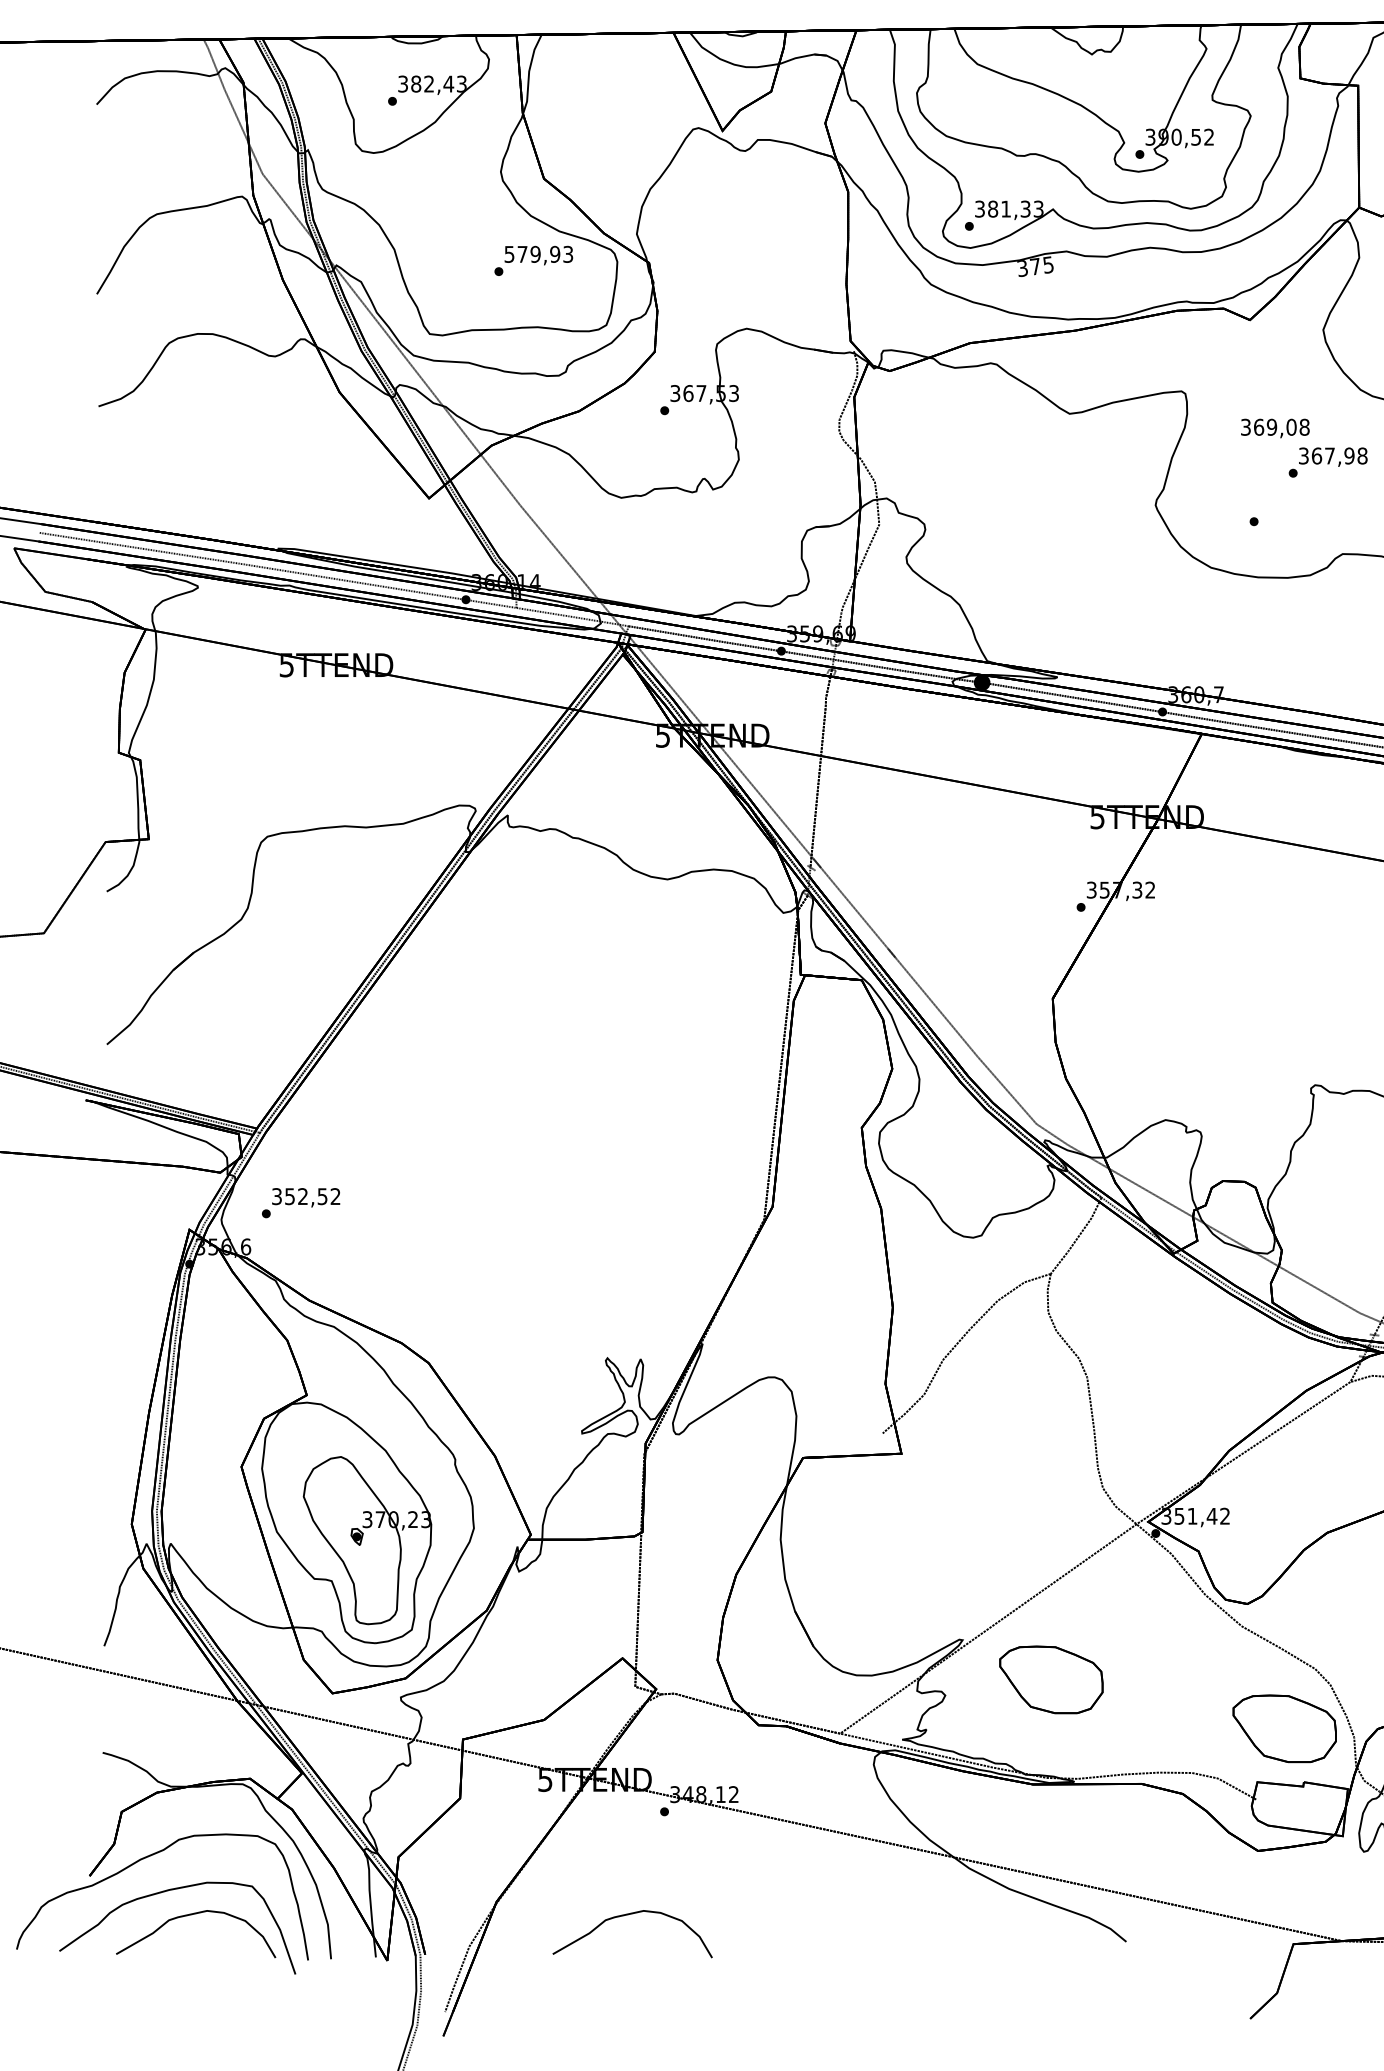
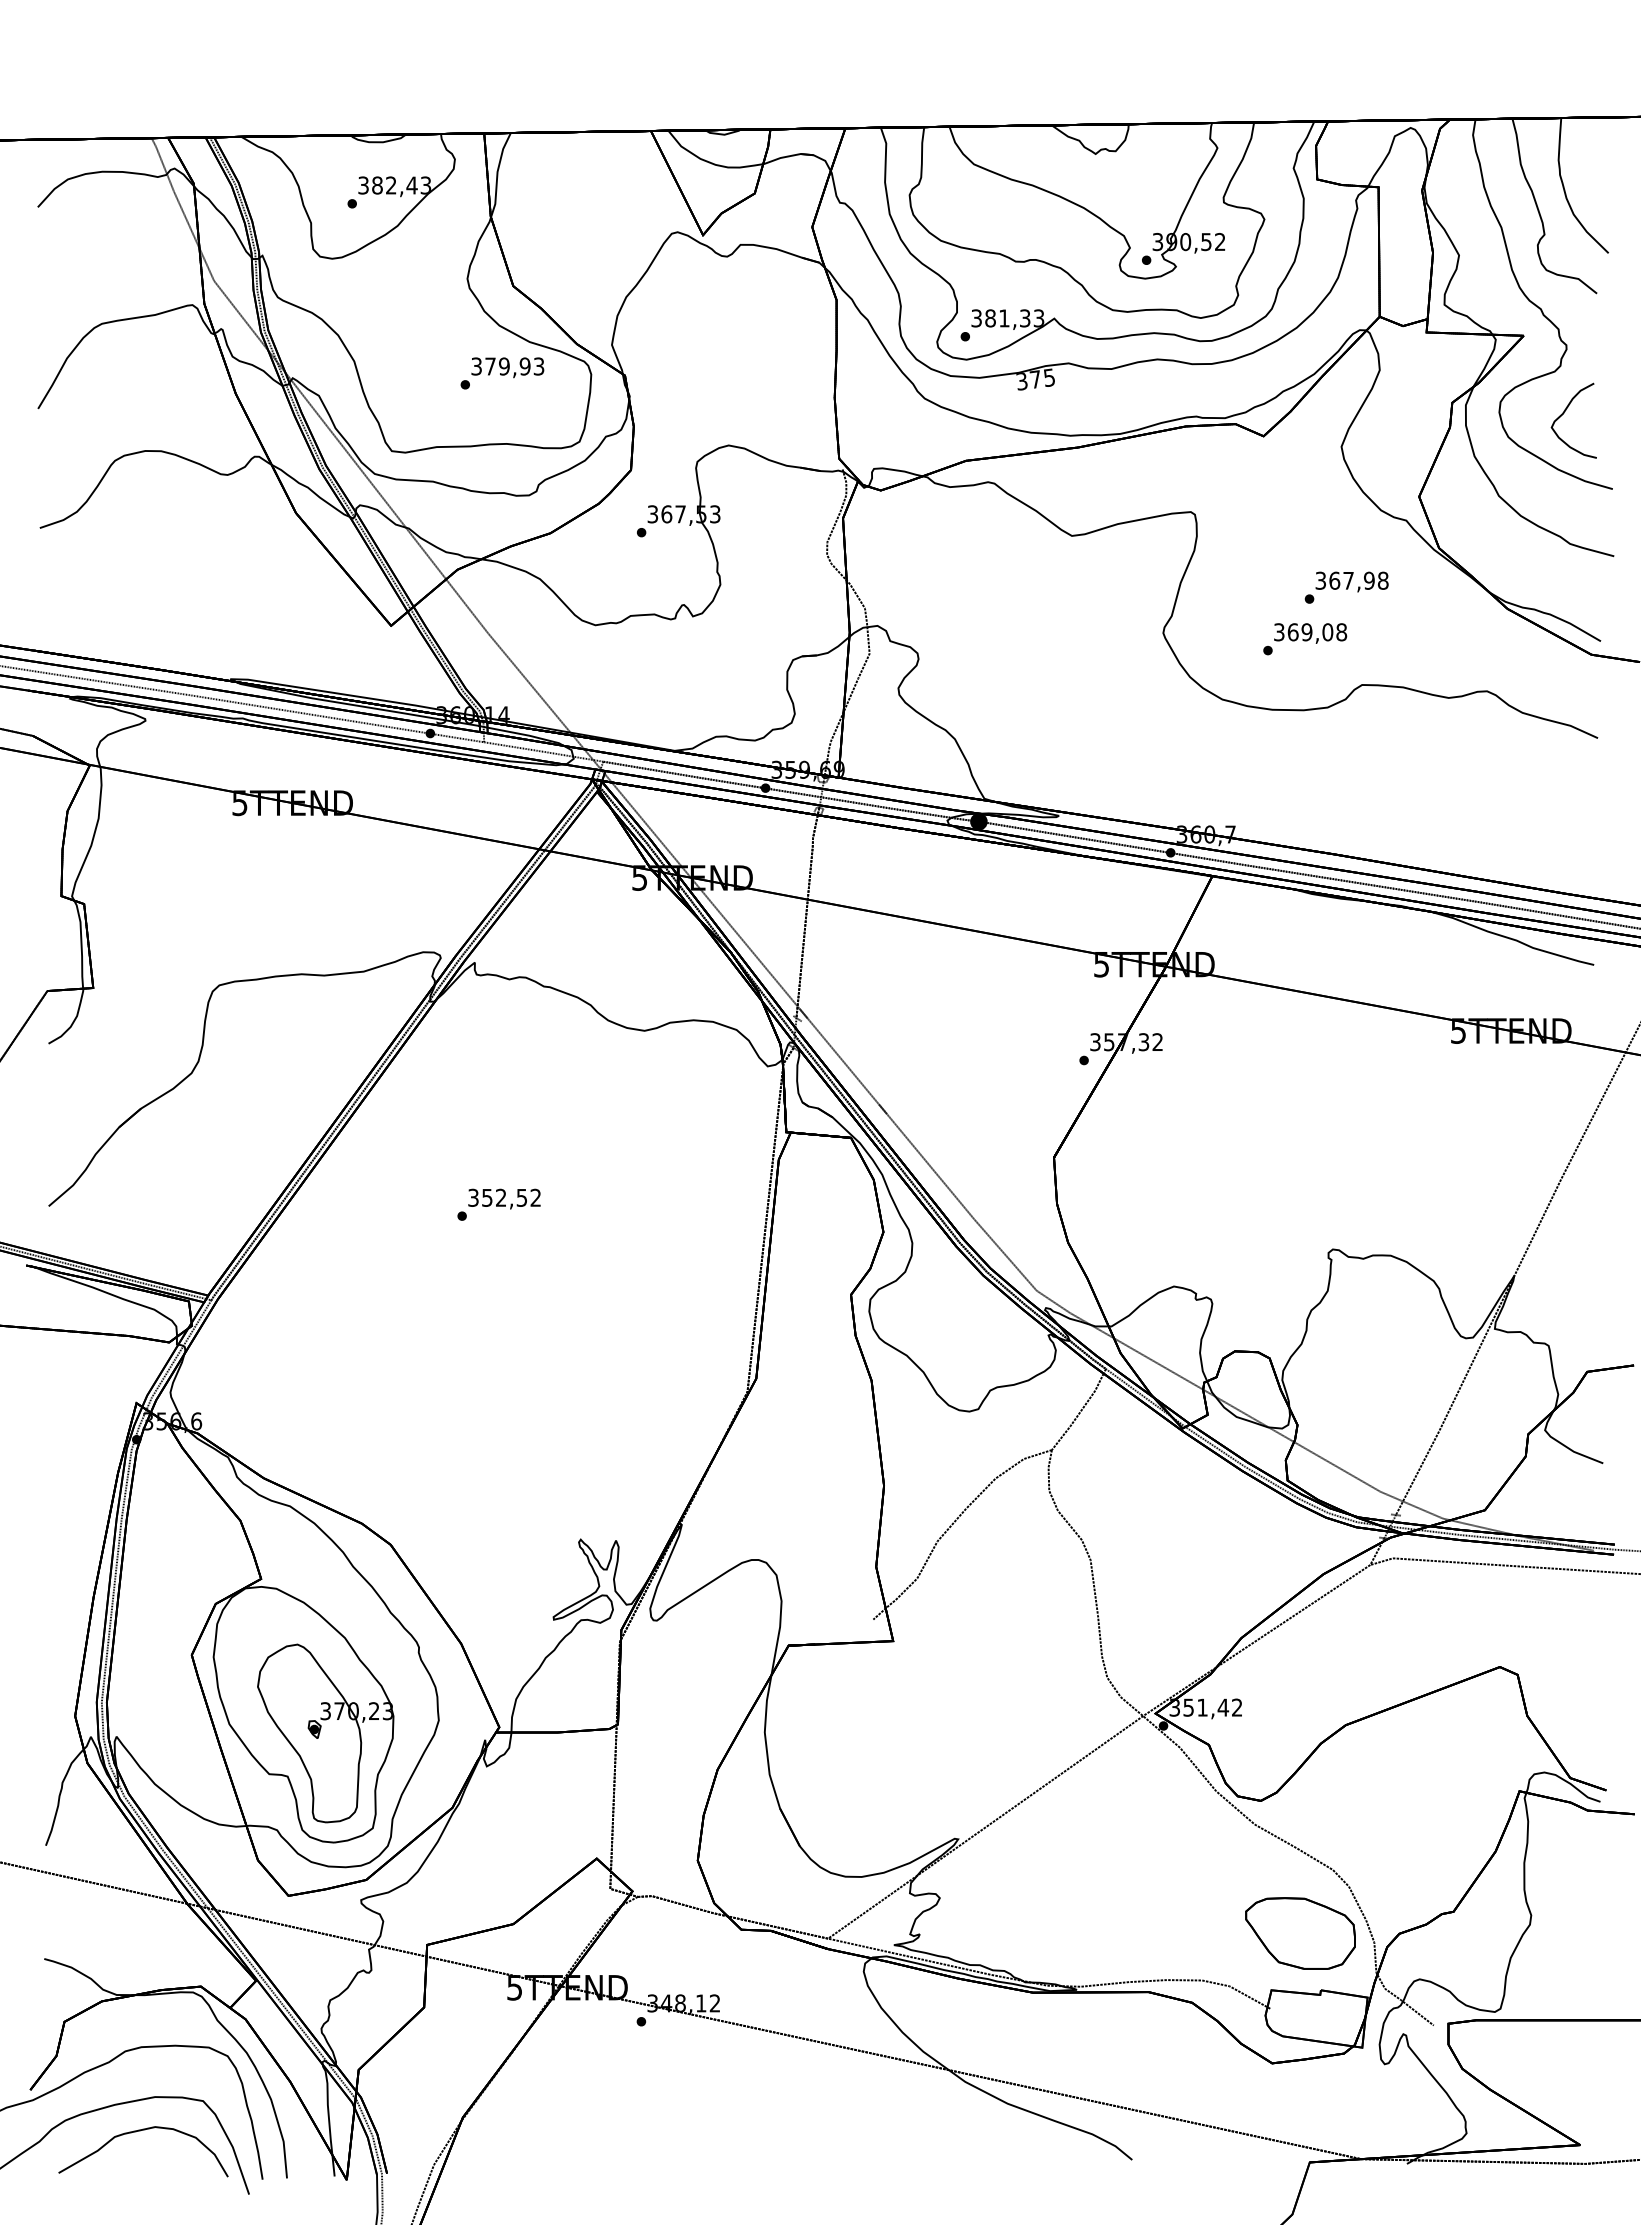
text: (509, 253) -> (476, 365), 579,93 -> 379,93
text: (1275, 428) -> (1310, 633), moved
text: (300, 1202) -> (498, 1204), moved
part: (1051, 1679) -> (1052, 1881), removed
curve: (629, 1915) -> (604, 2131), removed

